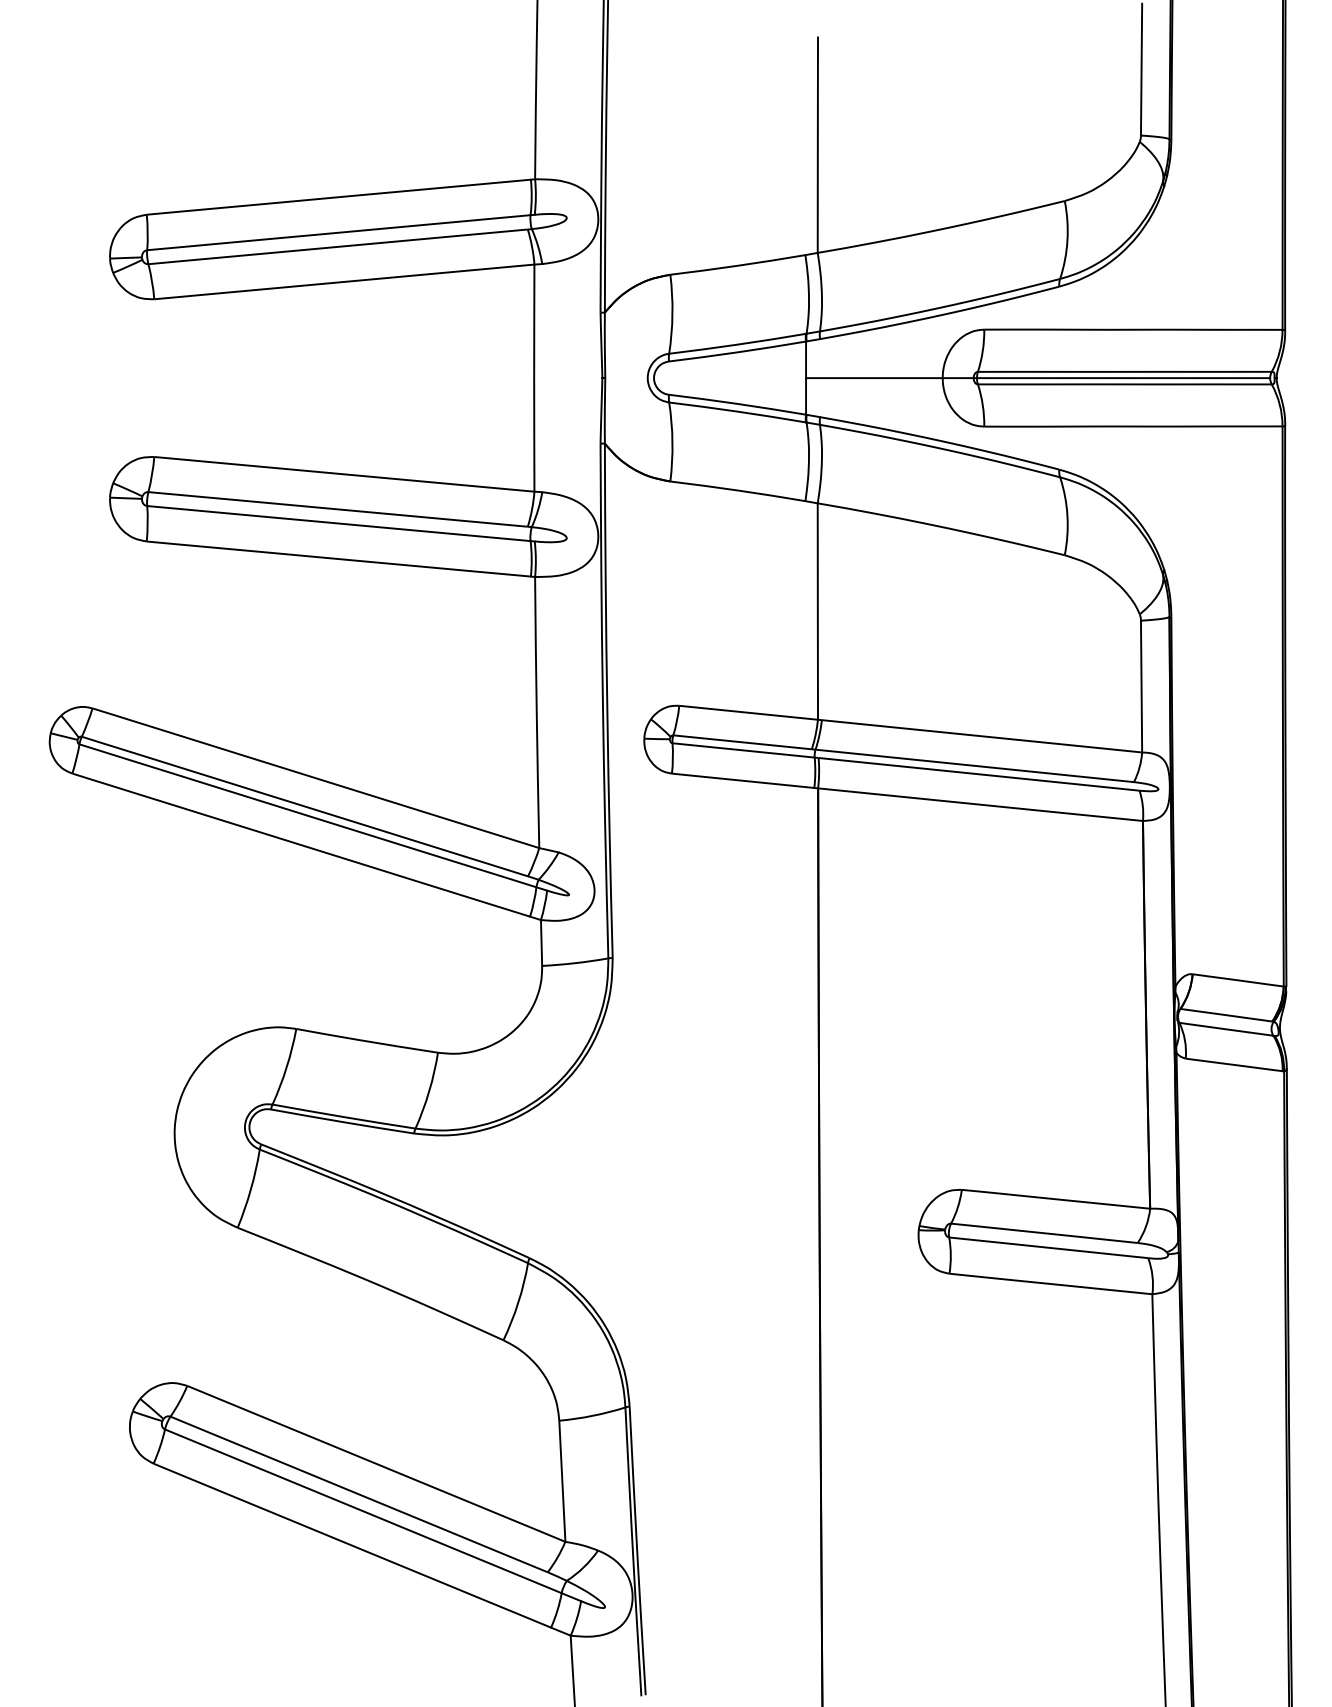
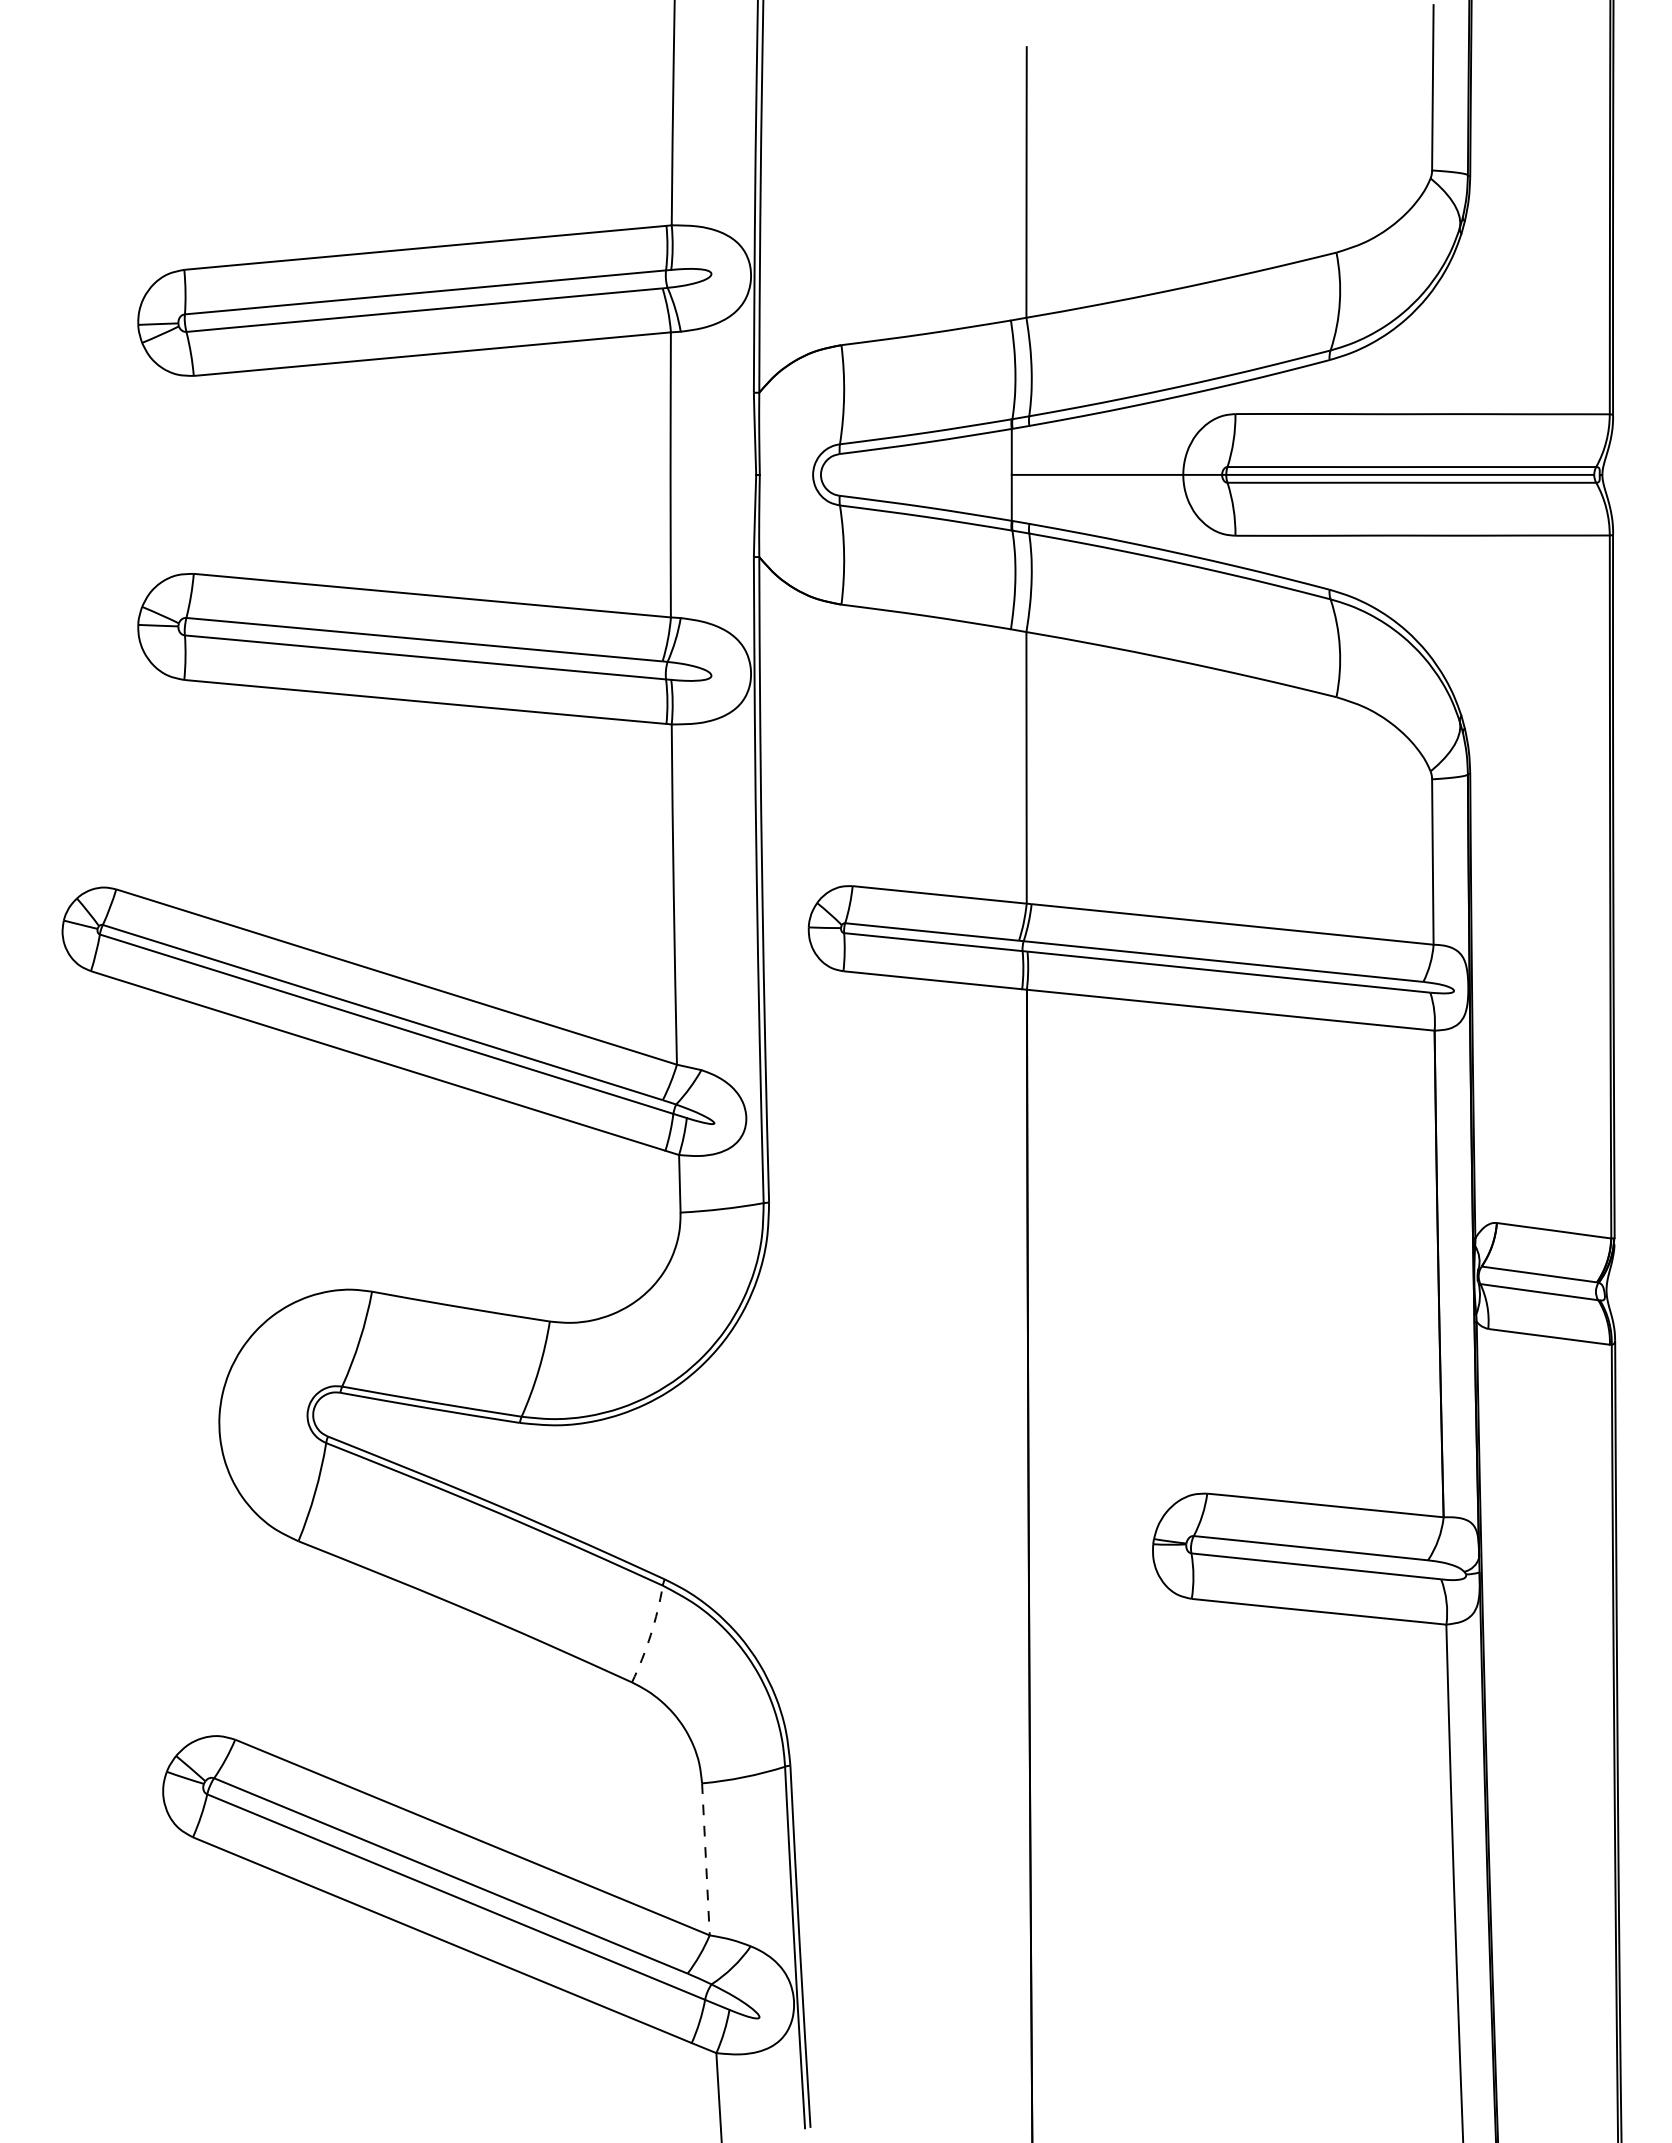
arc: (518, 1302) -> (650, 1635), solid -> dashed
line: (562, 1481) -> (705, 1859), solid -> dashed

